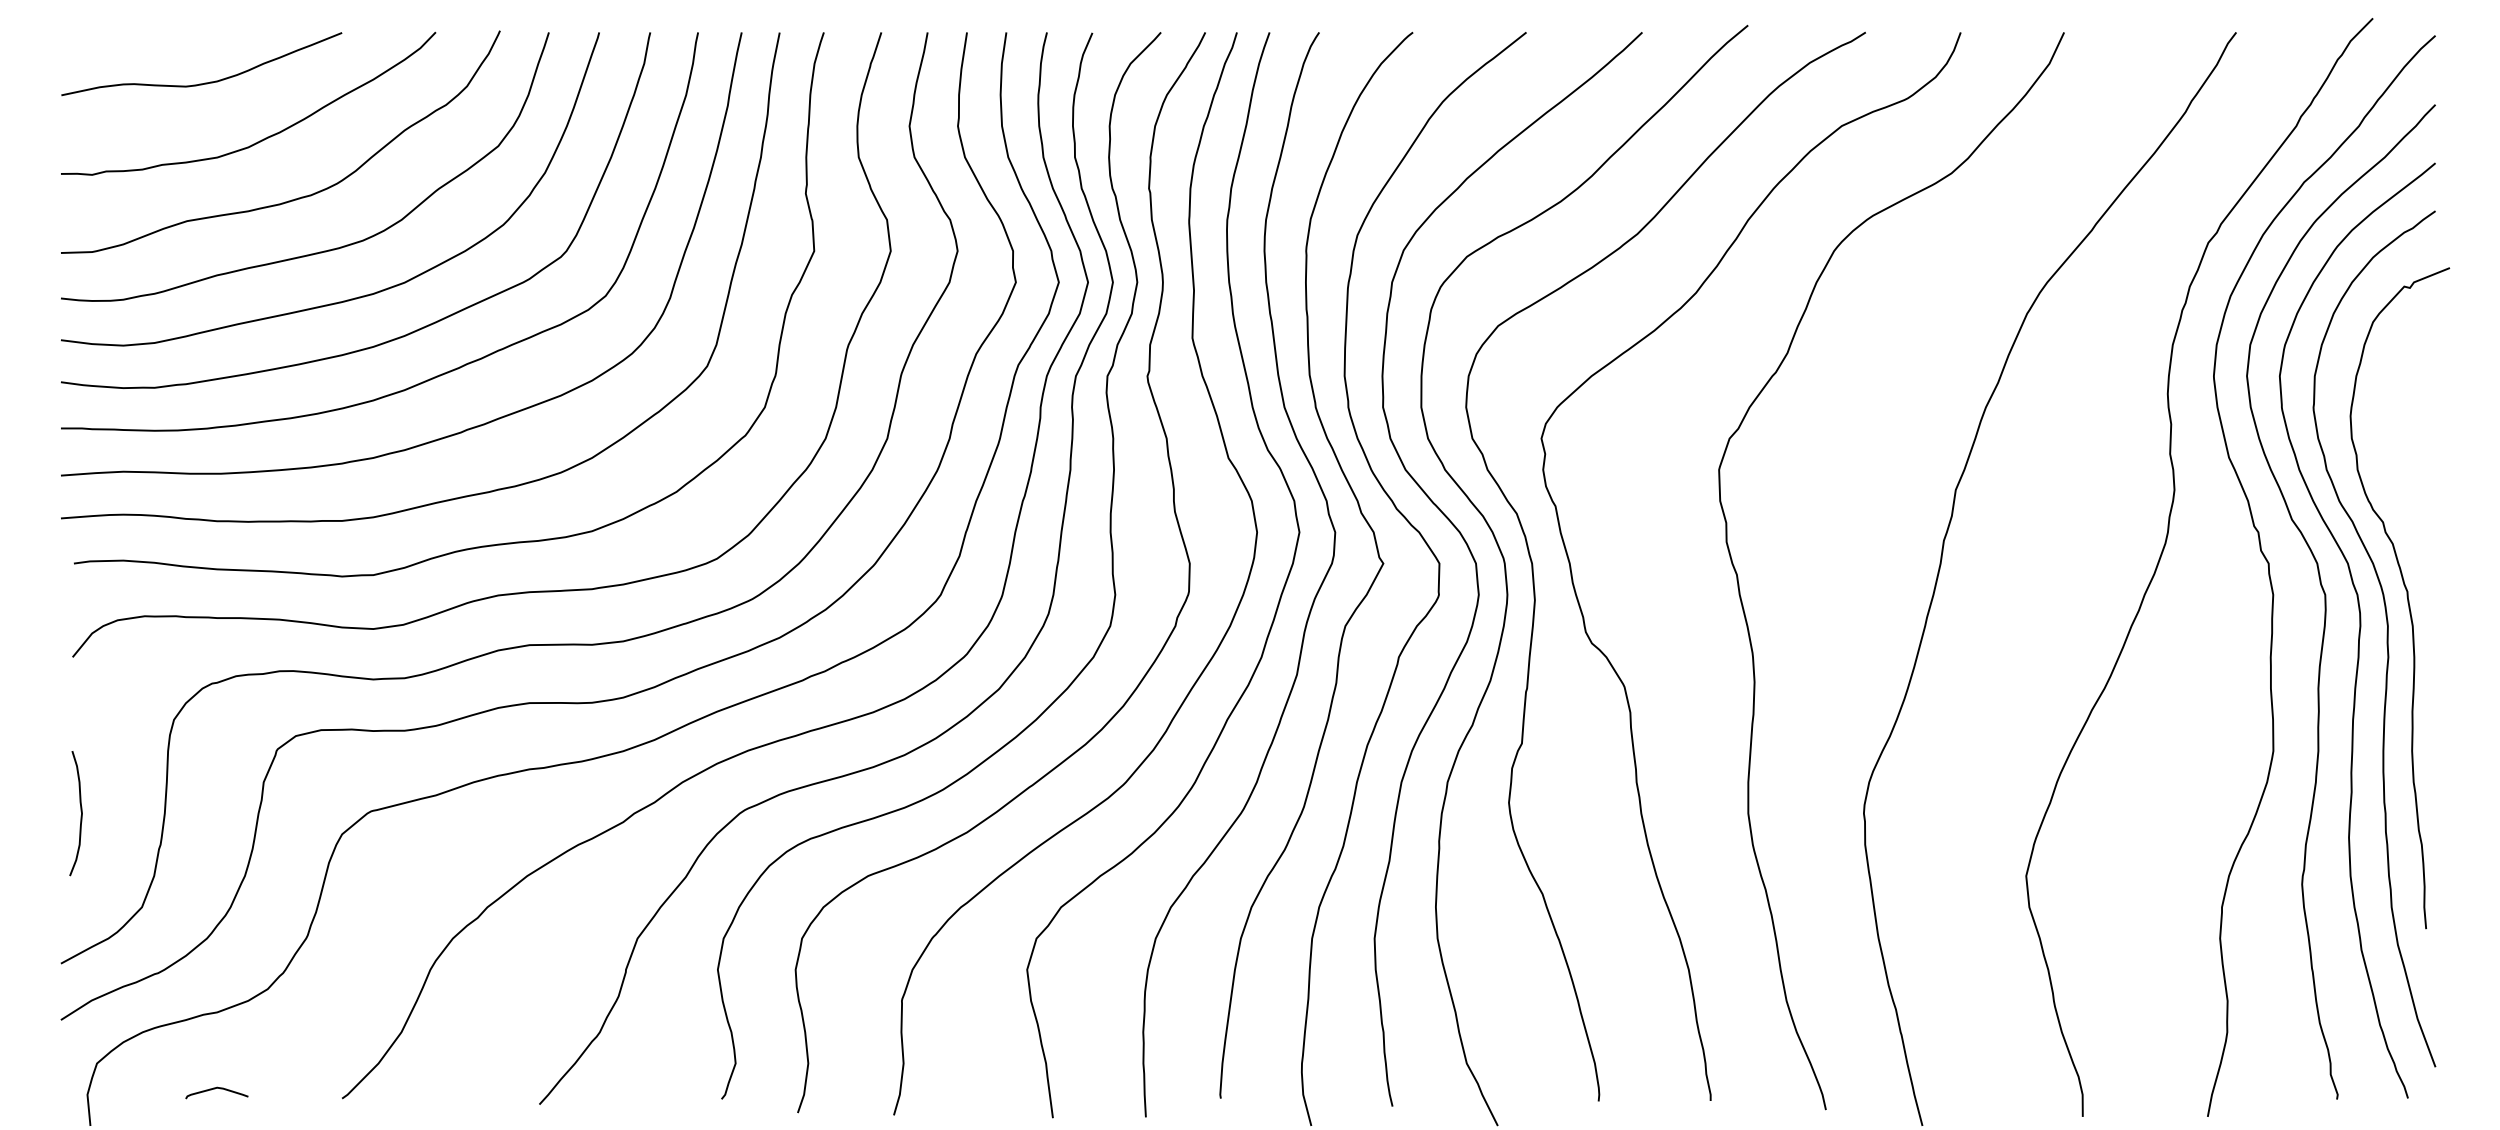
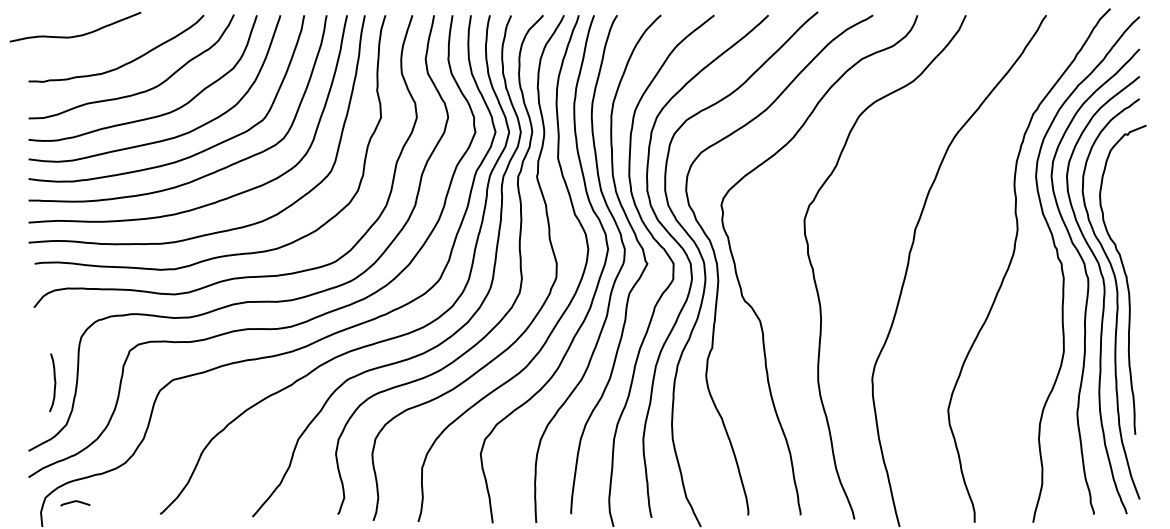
curve: (210, 79) -> (79, 34), moved
curve: (79, 812) -> (54, 382), moved
curve: (216, 1090) -> (75, 502), moved

